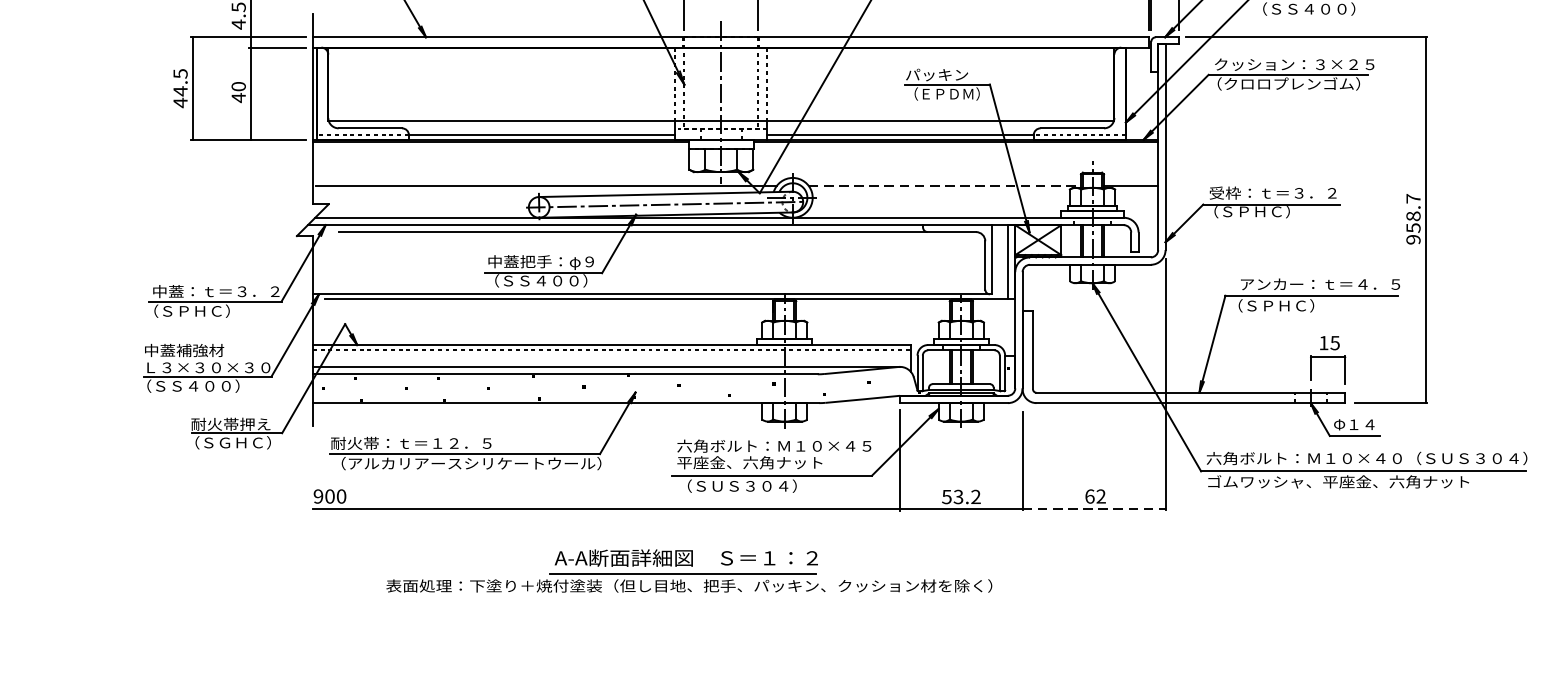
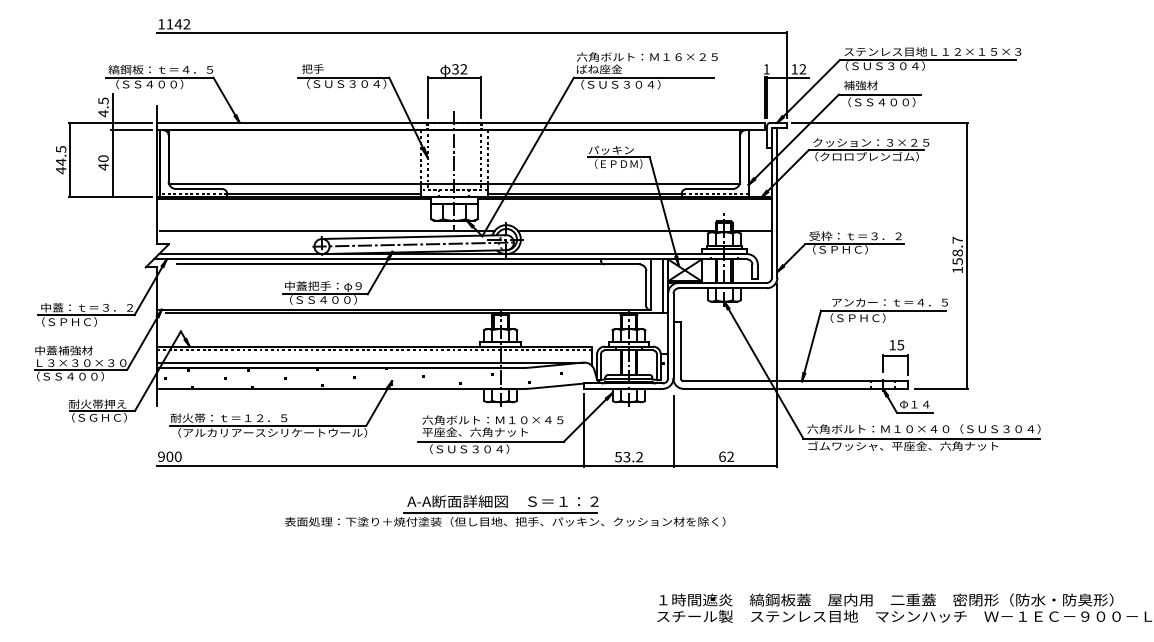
line: (945, 185) -> (617, 230), dashed -> solid
text: (1413, 238) -> (957, 269), 958.7 -> 158.7
line: (1094, 508) -> (725, 465), dashed -> solid
part: (689, 570) -> (505, 510), moved

